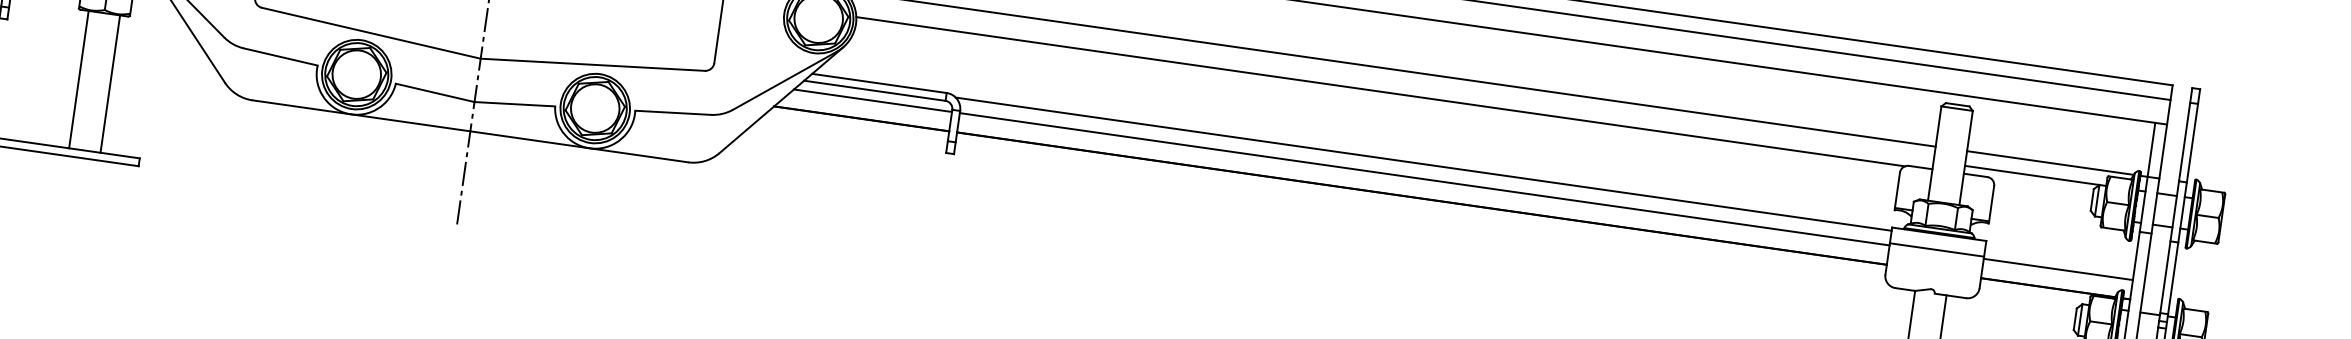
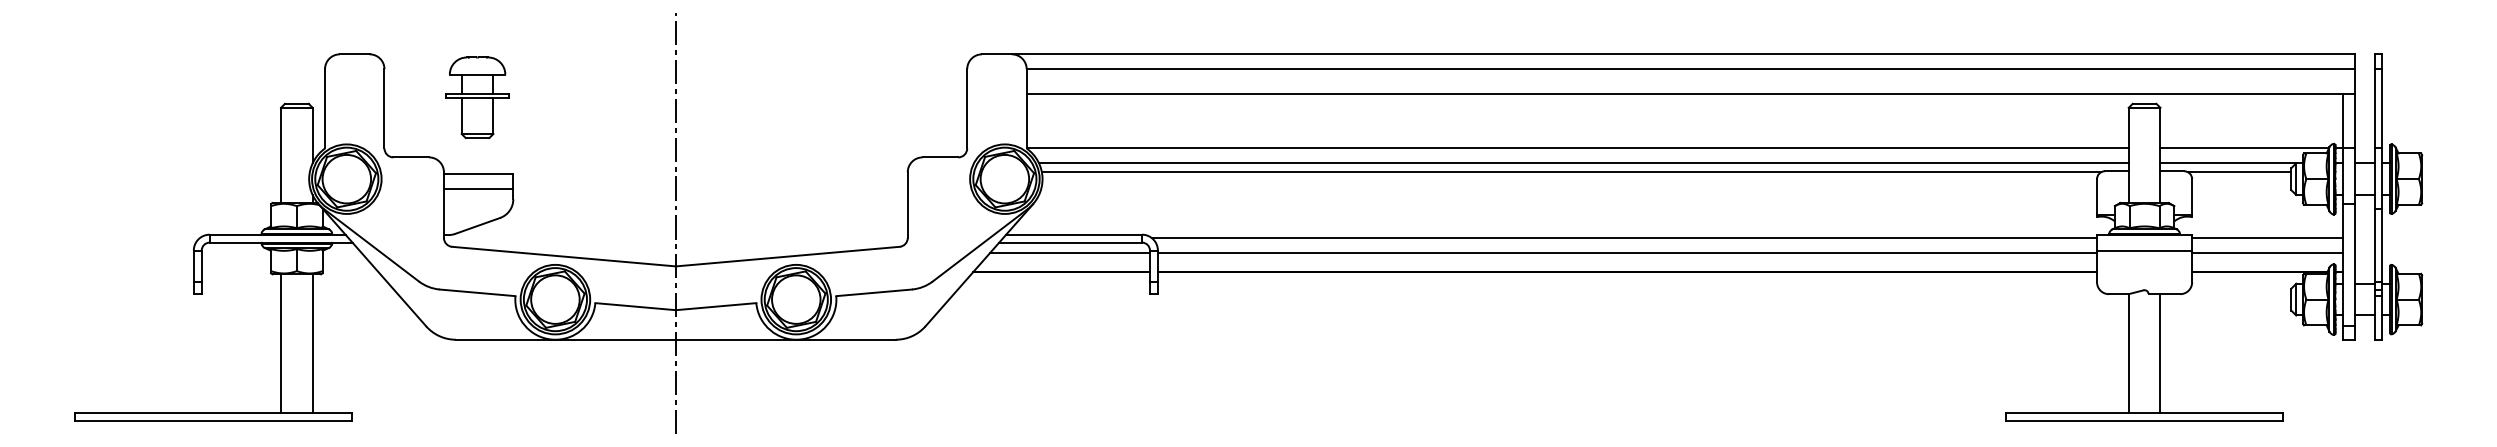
line: (1393, 84) -> (1583, 163), added
line: (2041, 186) -> (2239, 172), added
line: (2060, 254) -> (2267, 237), added

